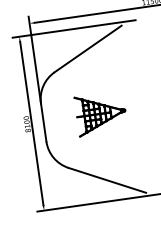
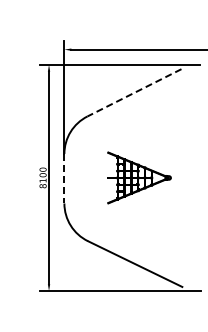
line: (88, 48) -> (134, 92), solid -> dashed
line: (43, 122) -> (64, 178), solid -> dashed

